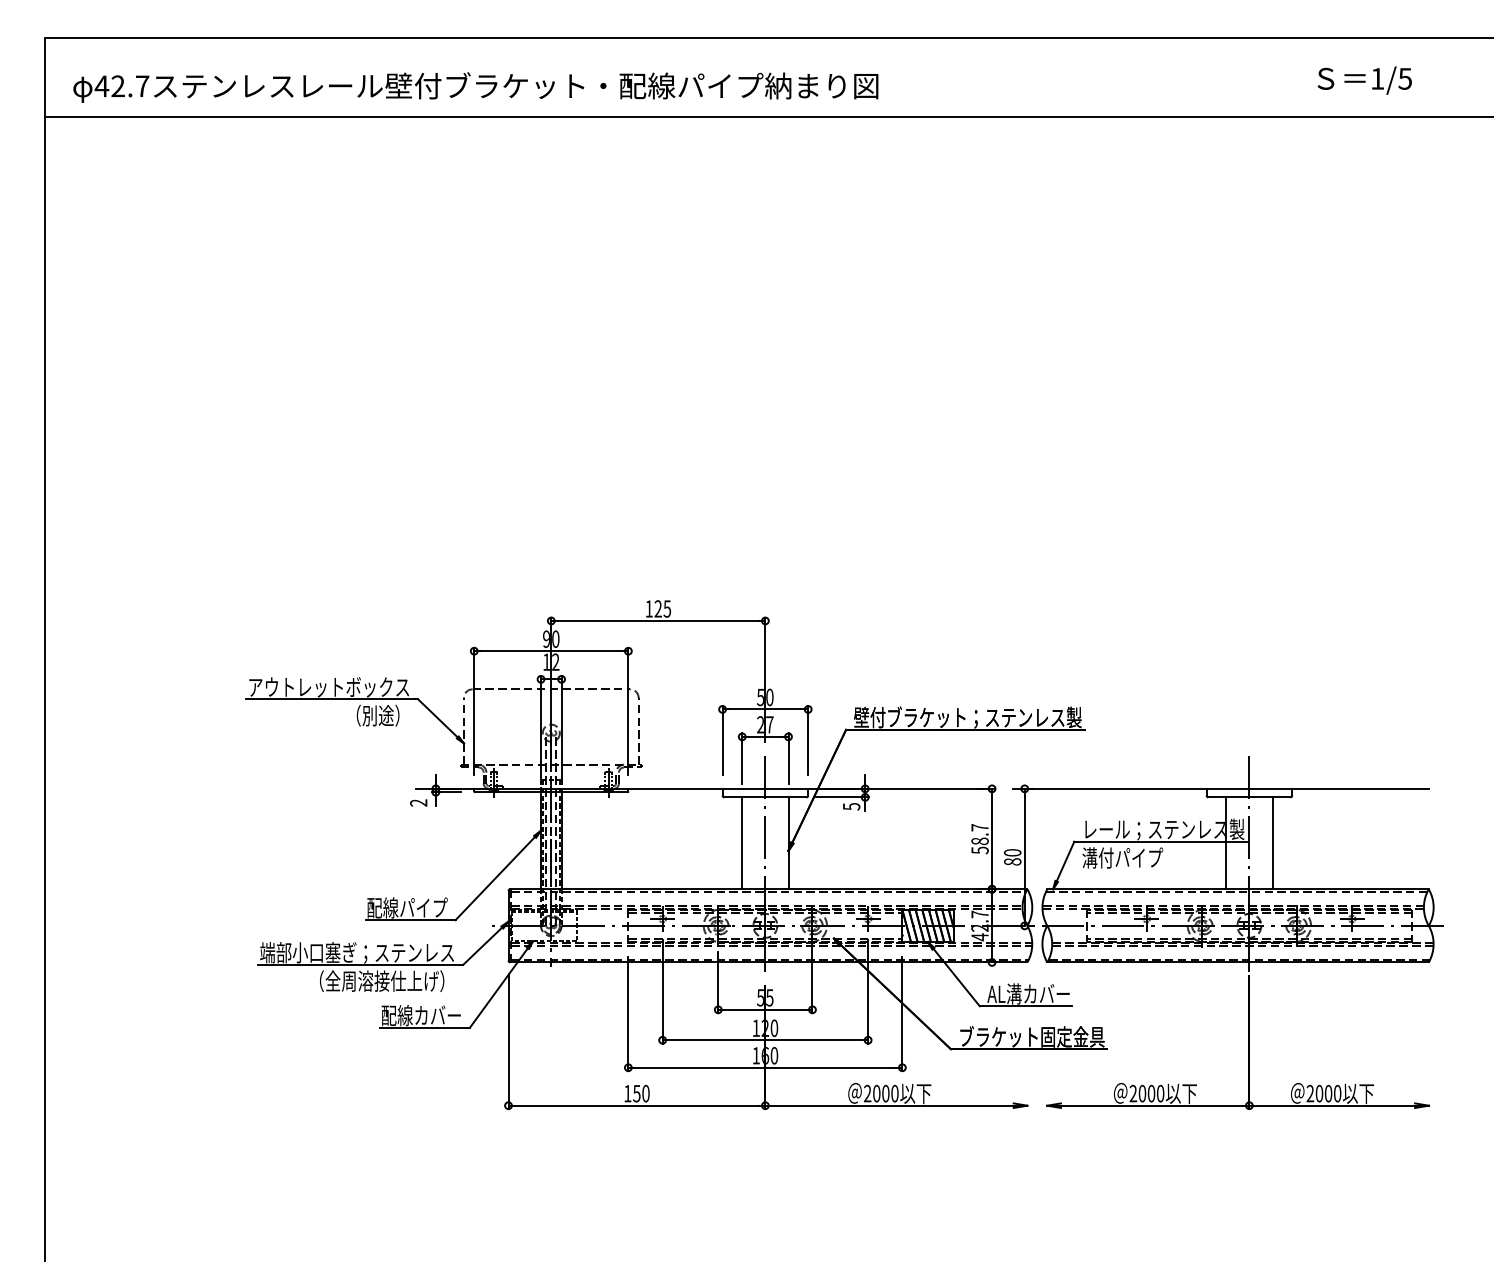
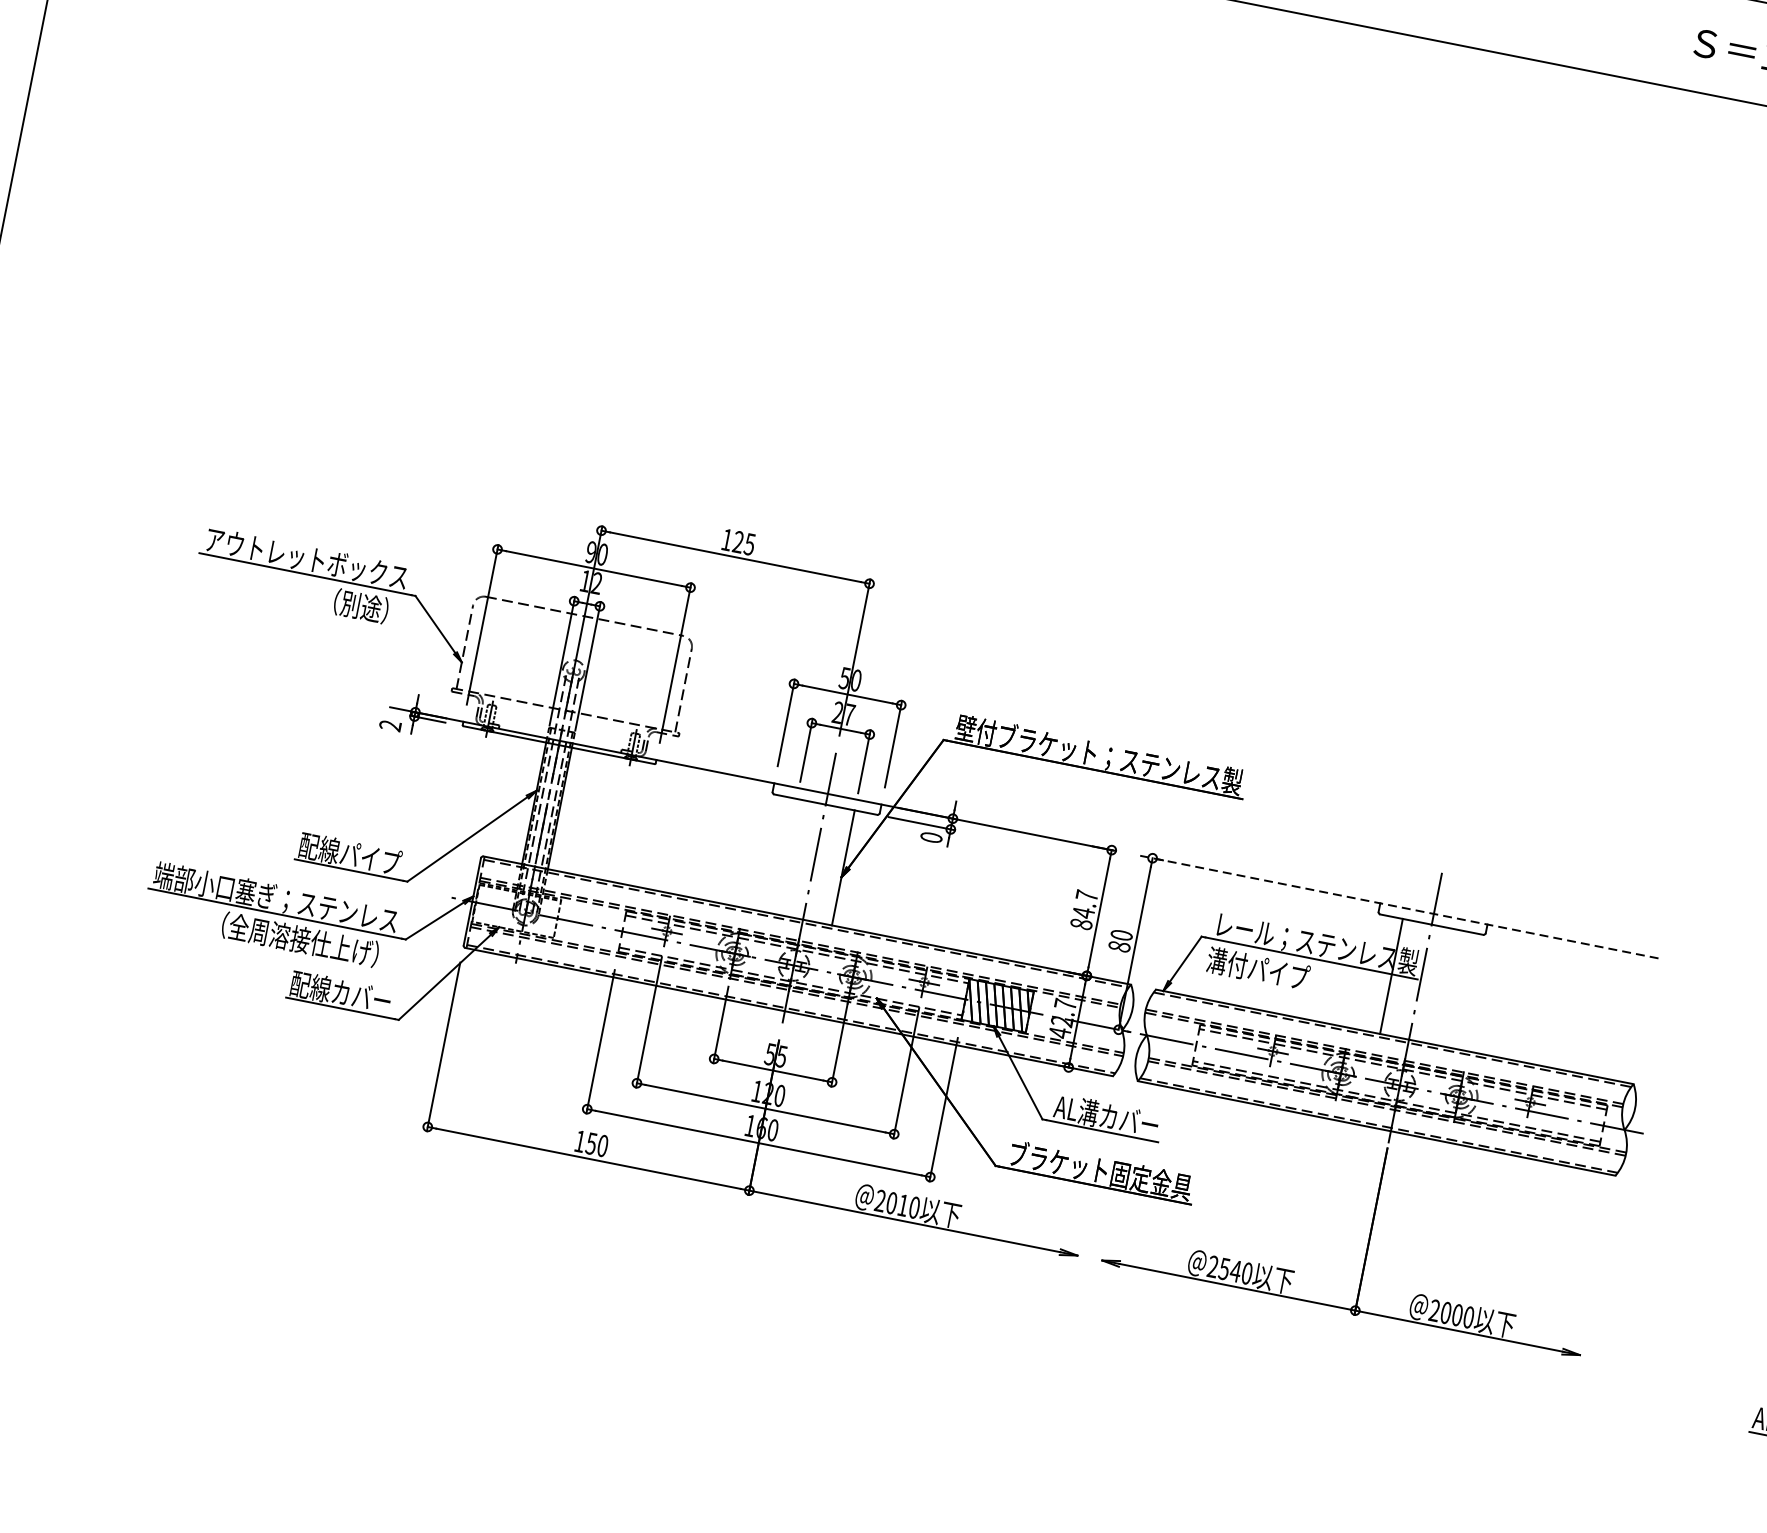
line: (1220, 788) -> (1397, 906), solid -> dashed
text: (851, 806) -> (931, 837), 5 -> 0
line: (742, 843) -> (785, 856), removed
line: (1272, 843) -> (1449, 988), removed
text: (979, 845) -> (1081, 917), 58.7 -> 84.7
text: (885, 1093) -> (902, 1205), 2000 -> 2010
text: (1146, 1093) -> (1229, 1269), 2000 -> 2540

